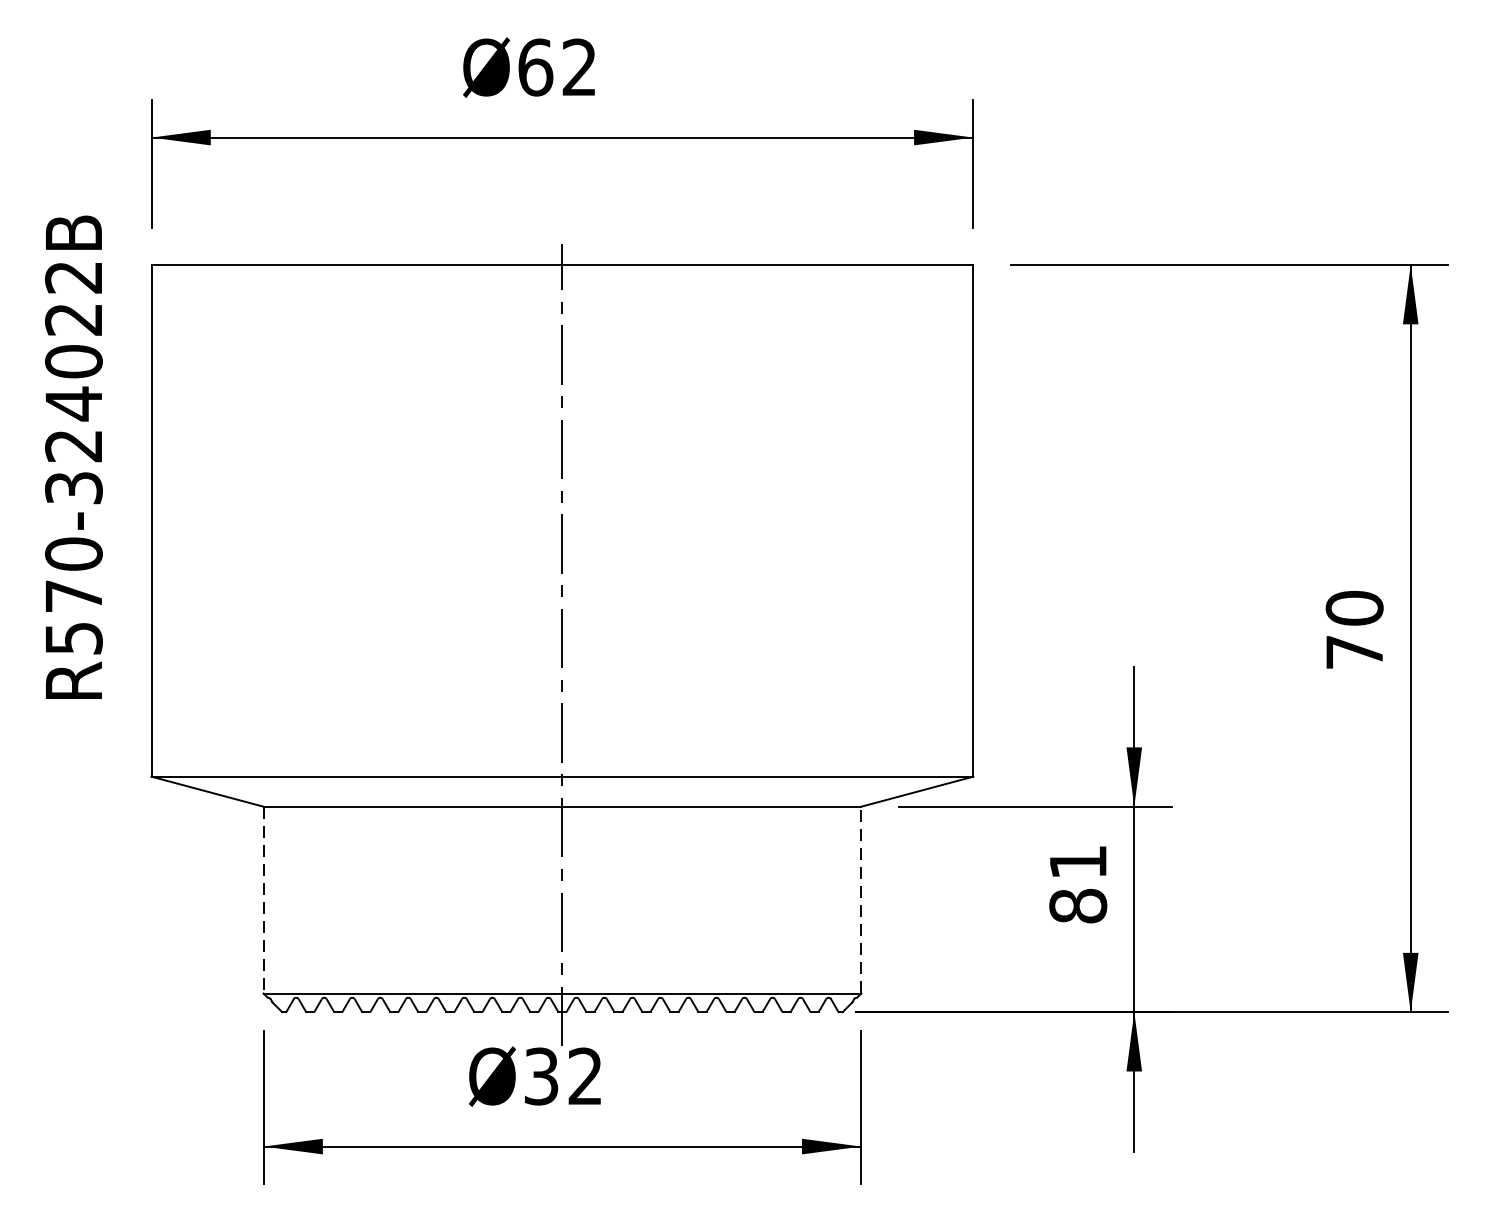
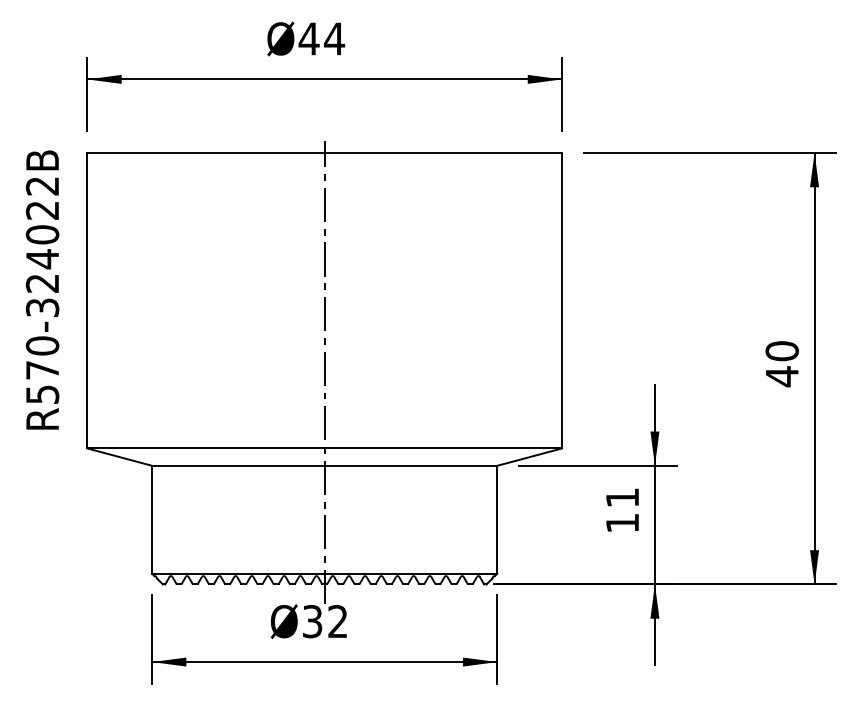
text: (556, 66) -> (321, 38), Ø62 -> Ø44
text: (73, 456) -> (42, 289), moved
text: (1355, 652) -> (782, 376), 70 -> 40
line: (264, 899) -> (152, 519), dashed -> solid
line: (861, 899) -> (497, 519), dashed -> solid
text: (1078, 906) -> (622, 523), 81 -> 11

